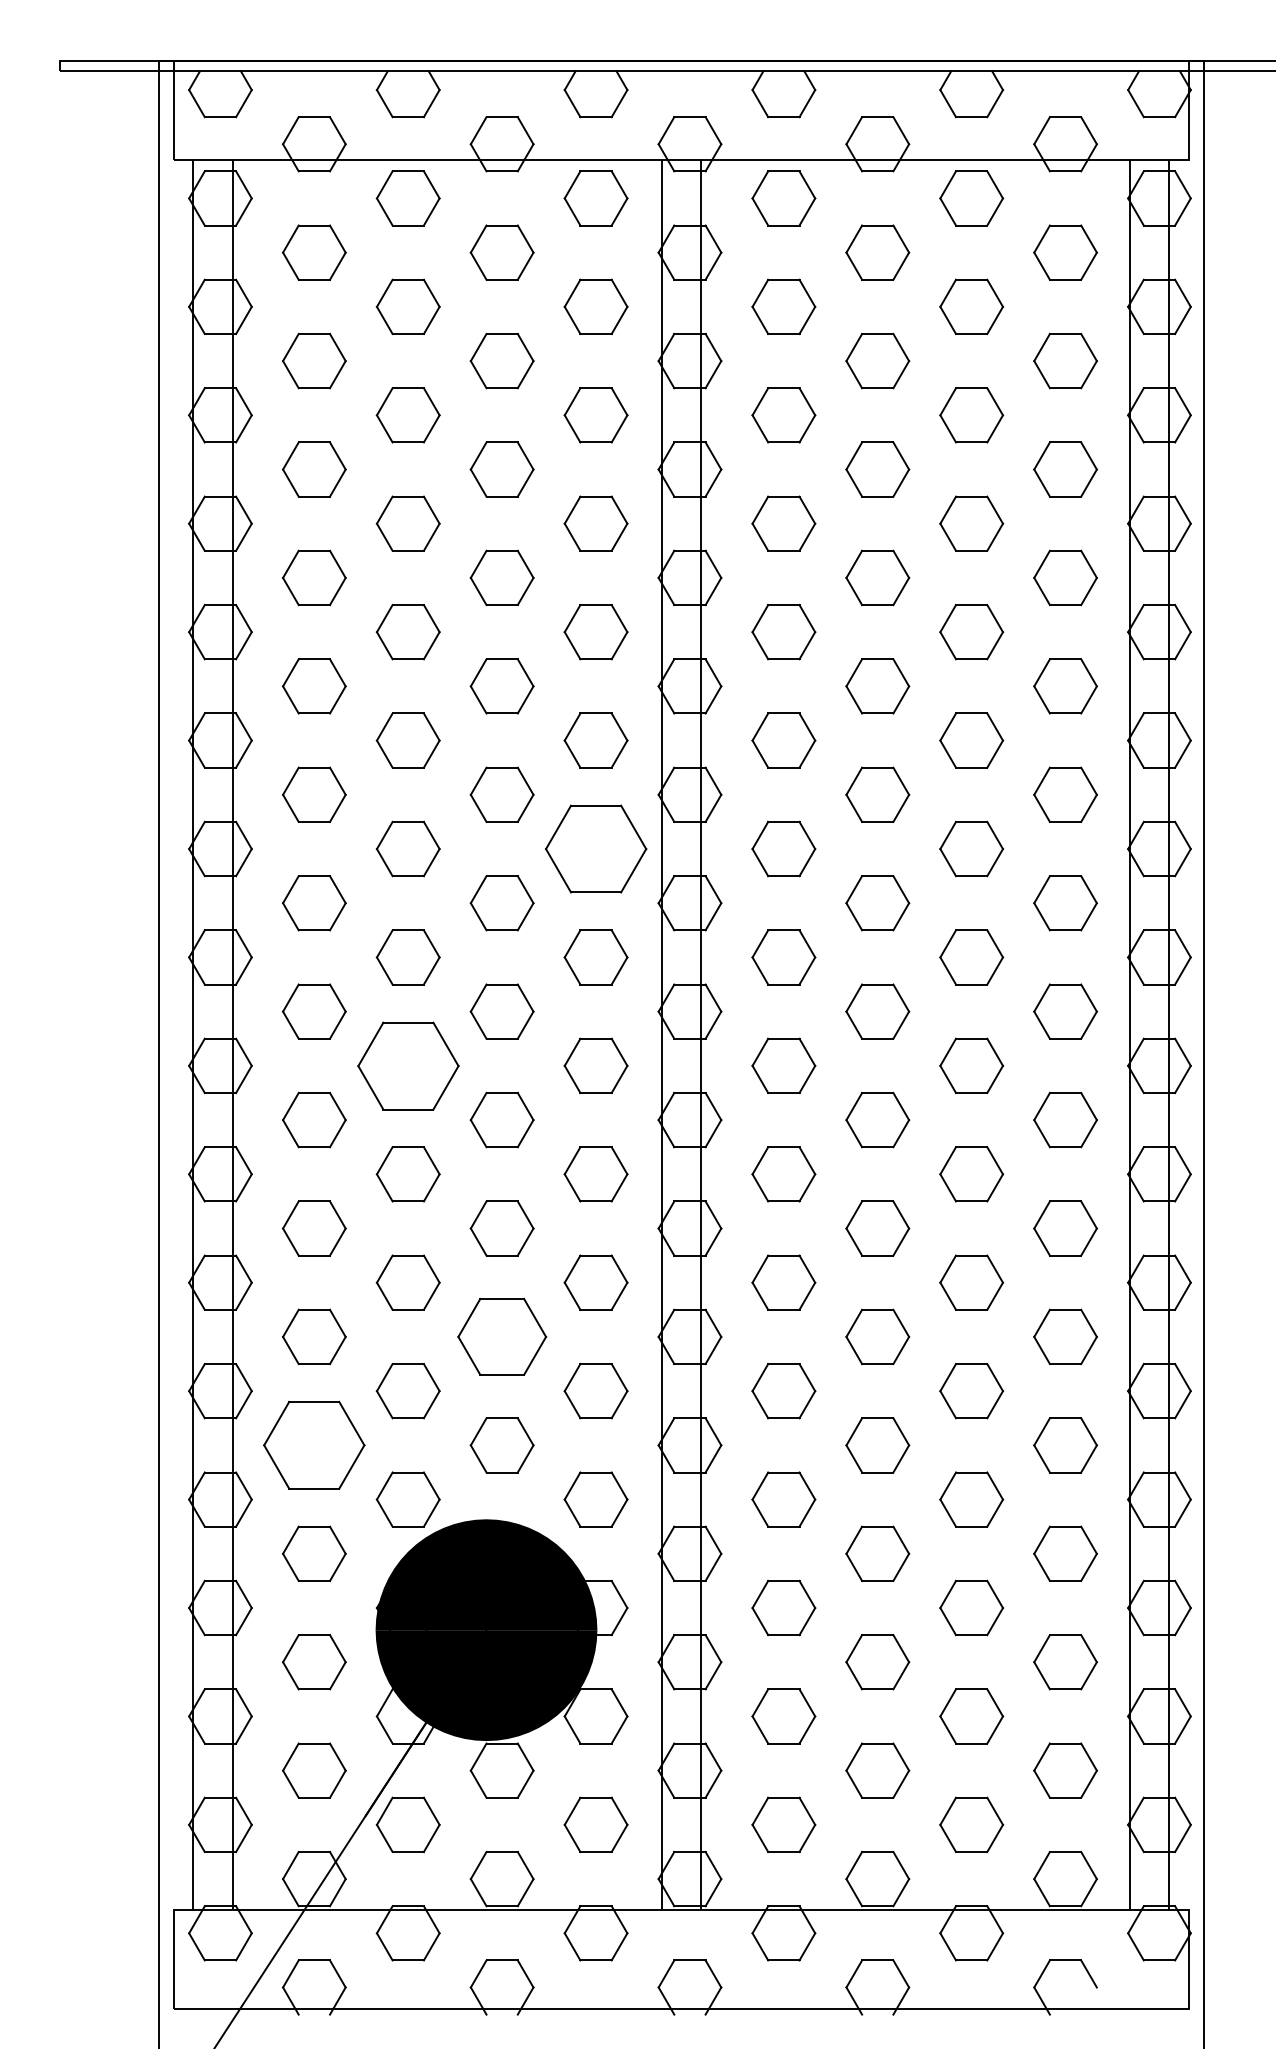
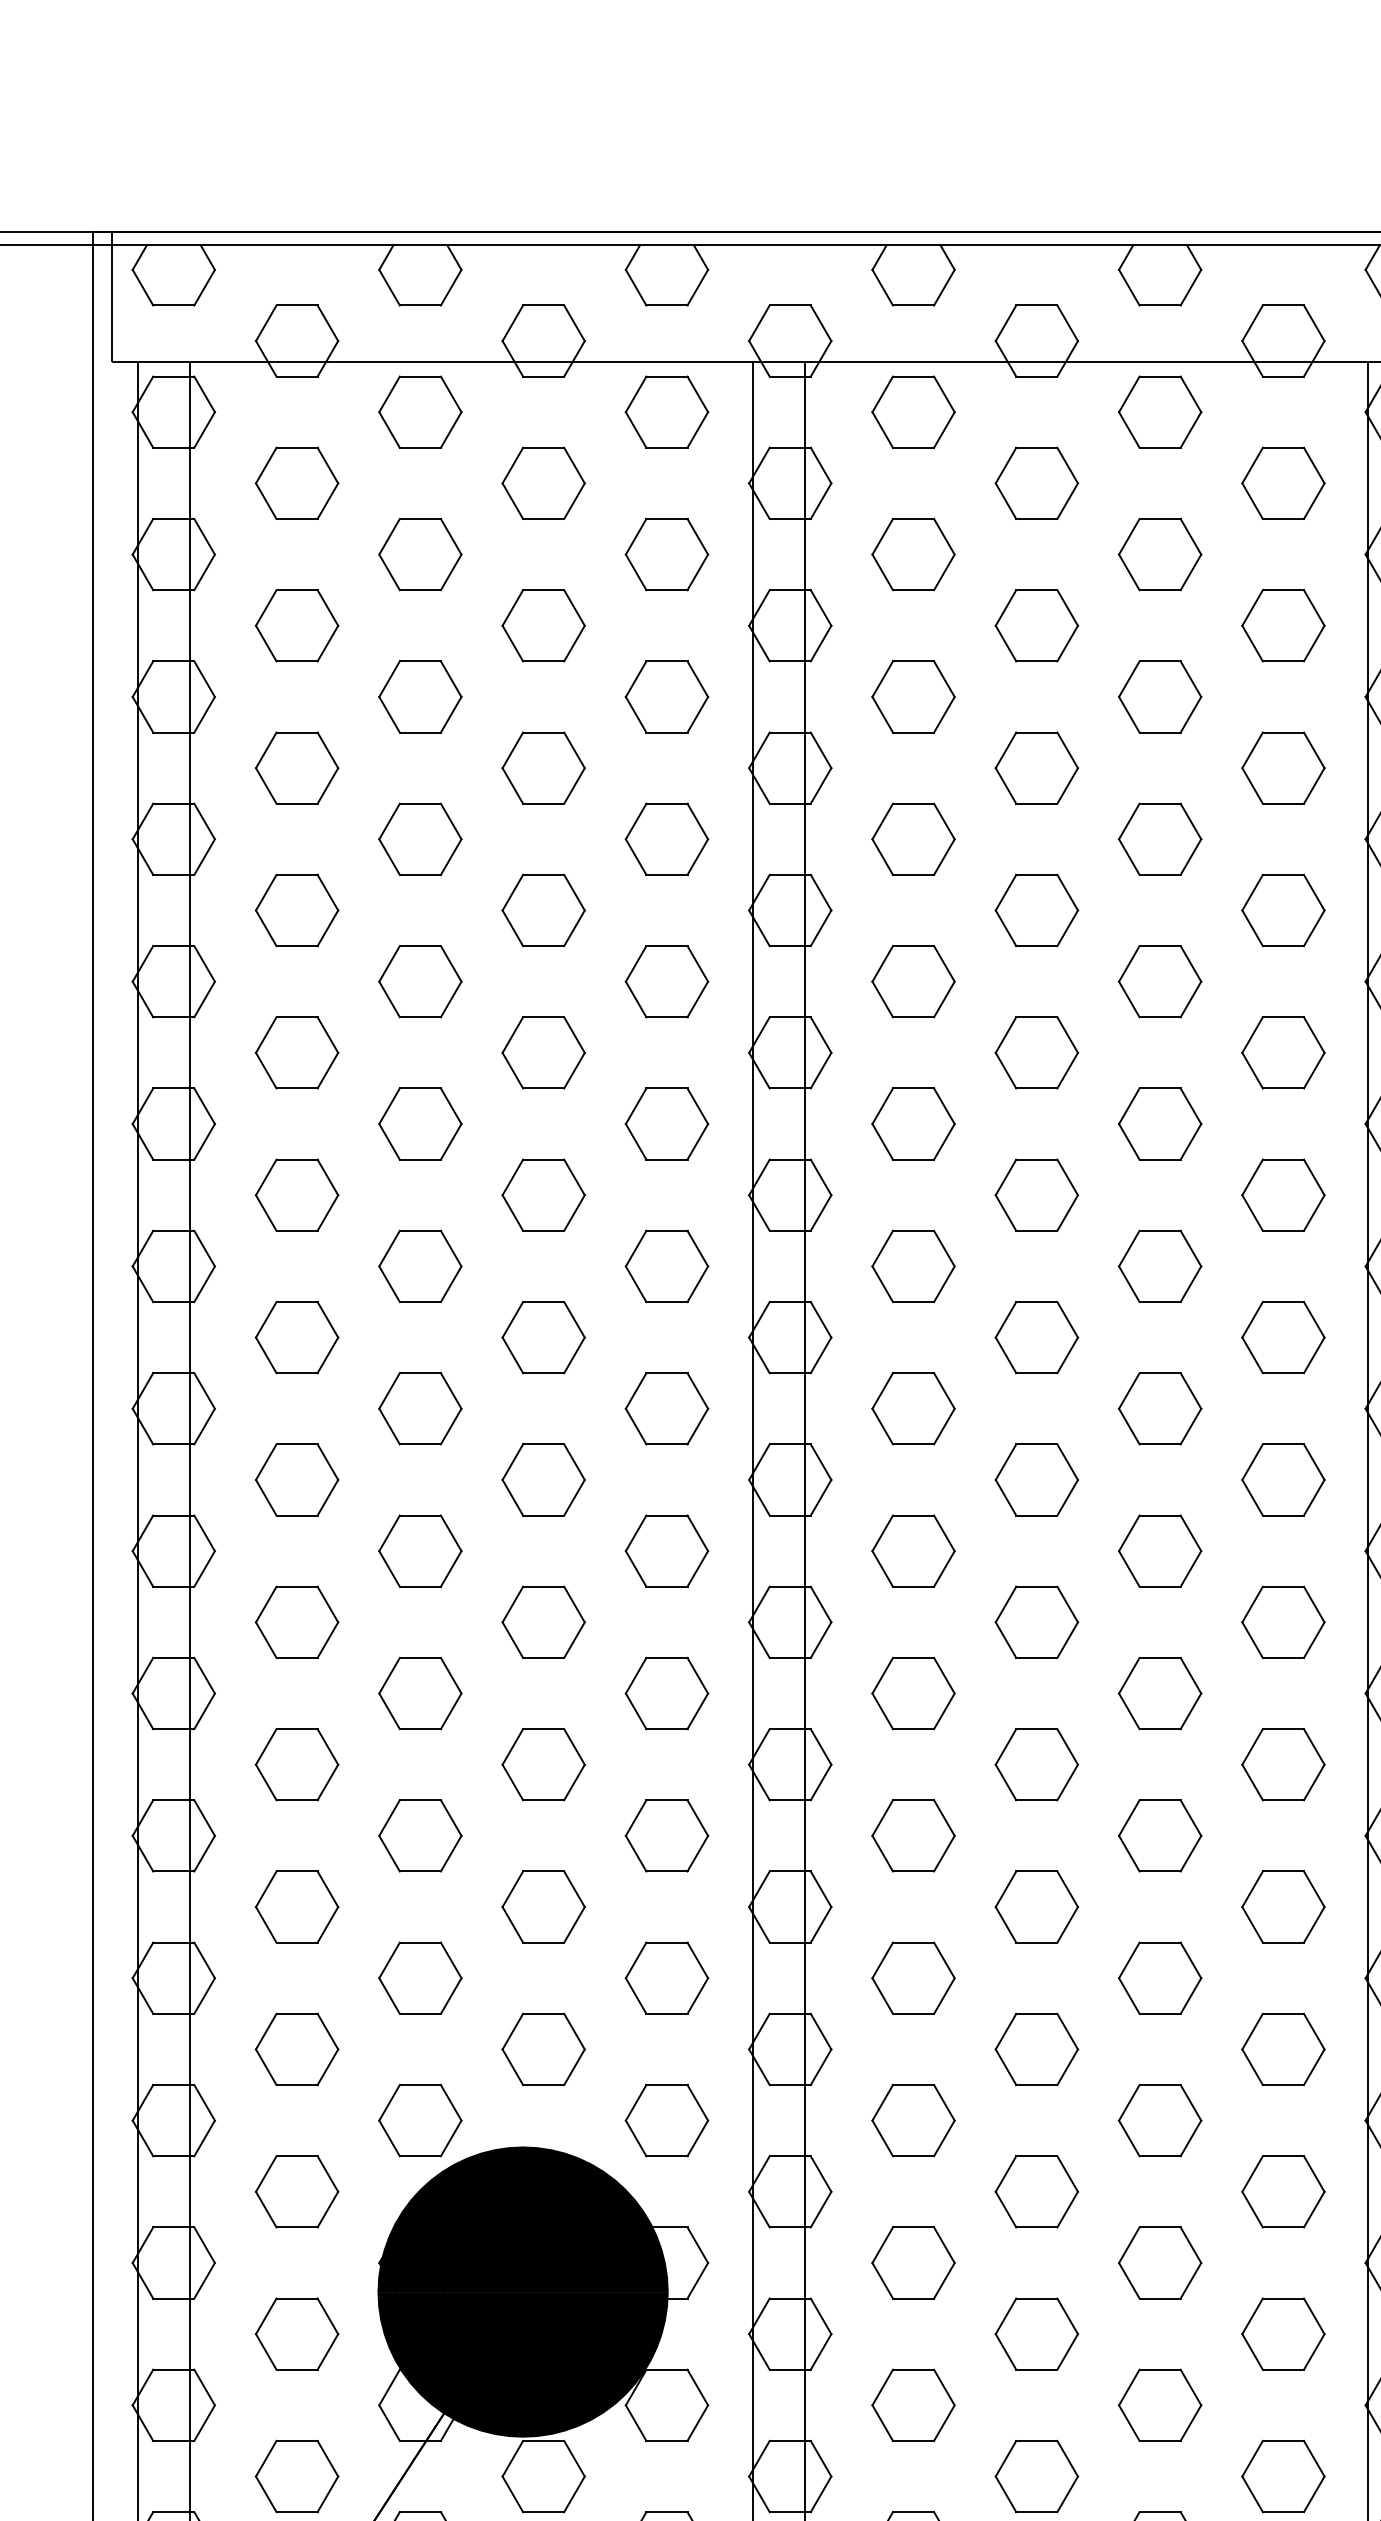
part: (595, 848) -> (666, 1265), size x0.62
part: (407, 1065) -> (419, 1550), size x0.62
part: (501, 1336) -> (542, 1906), size x0.71
part: (314, 1445) -> (297, 2049), size x0.62

